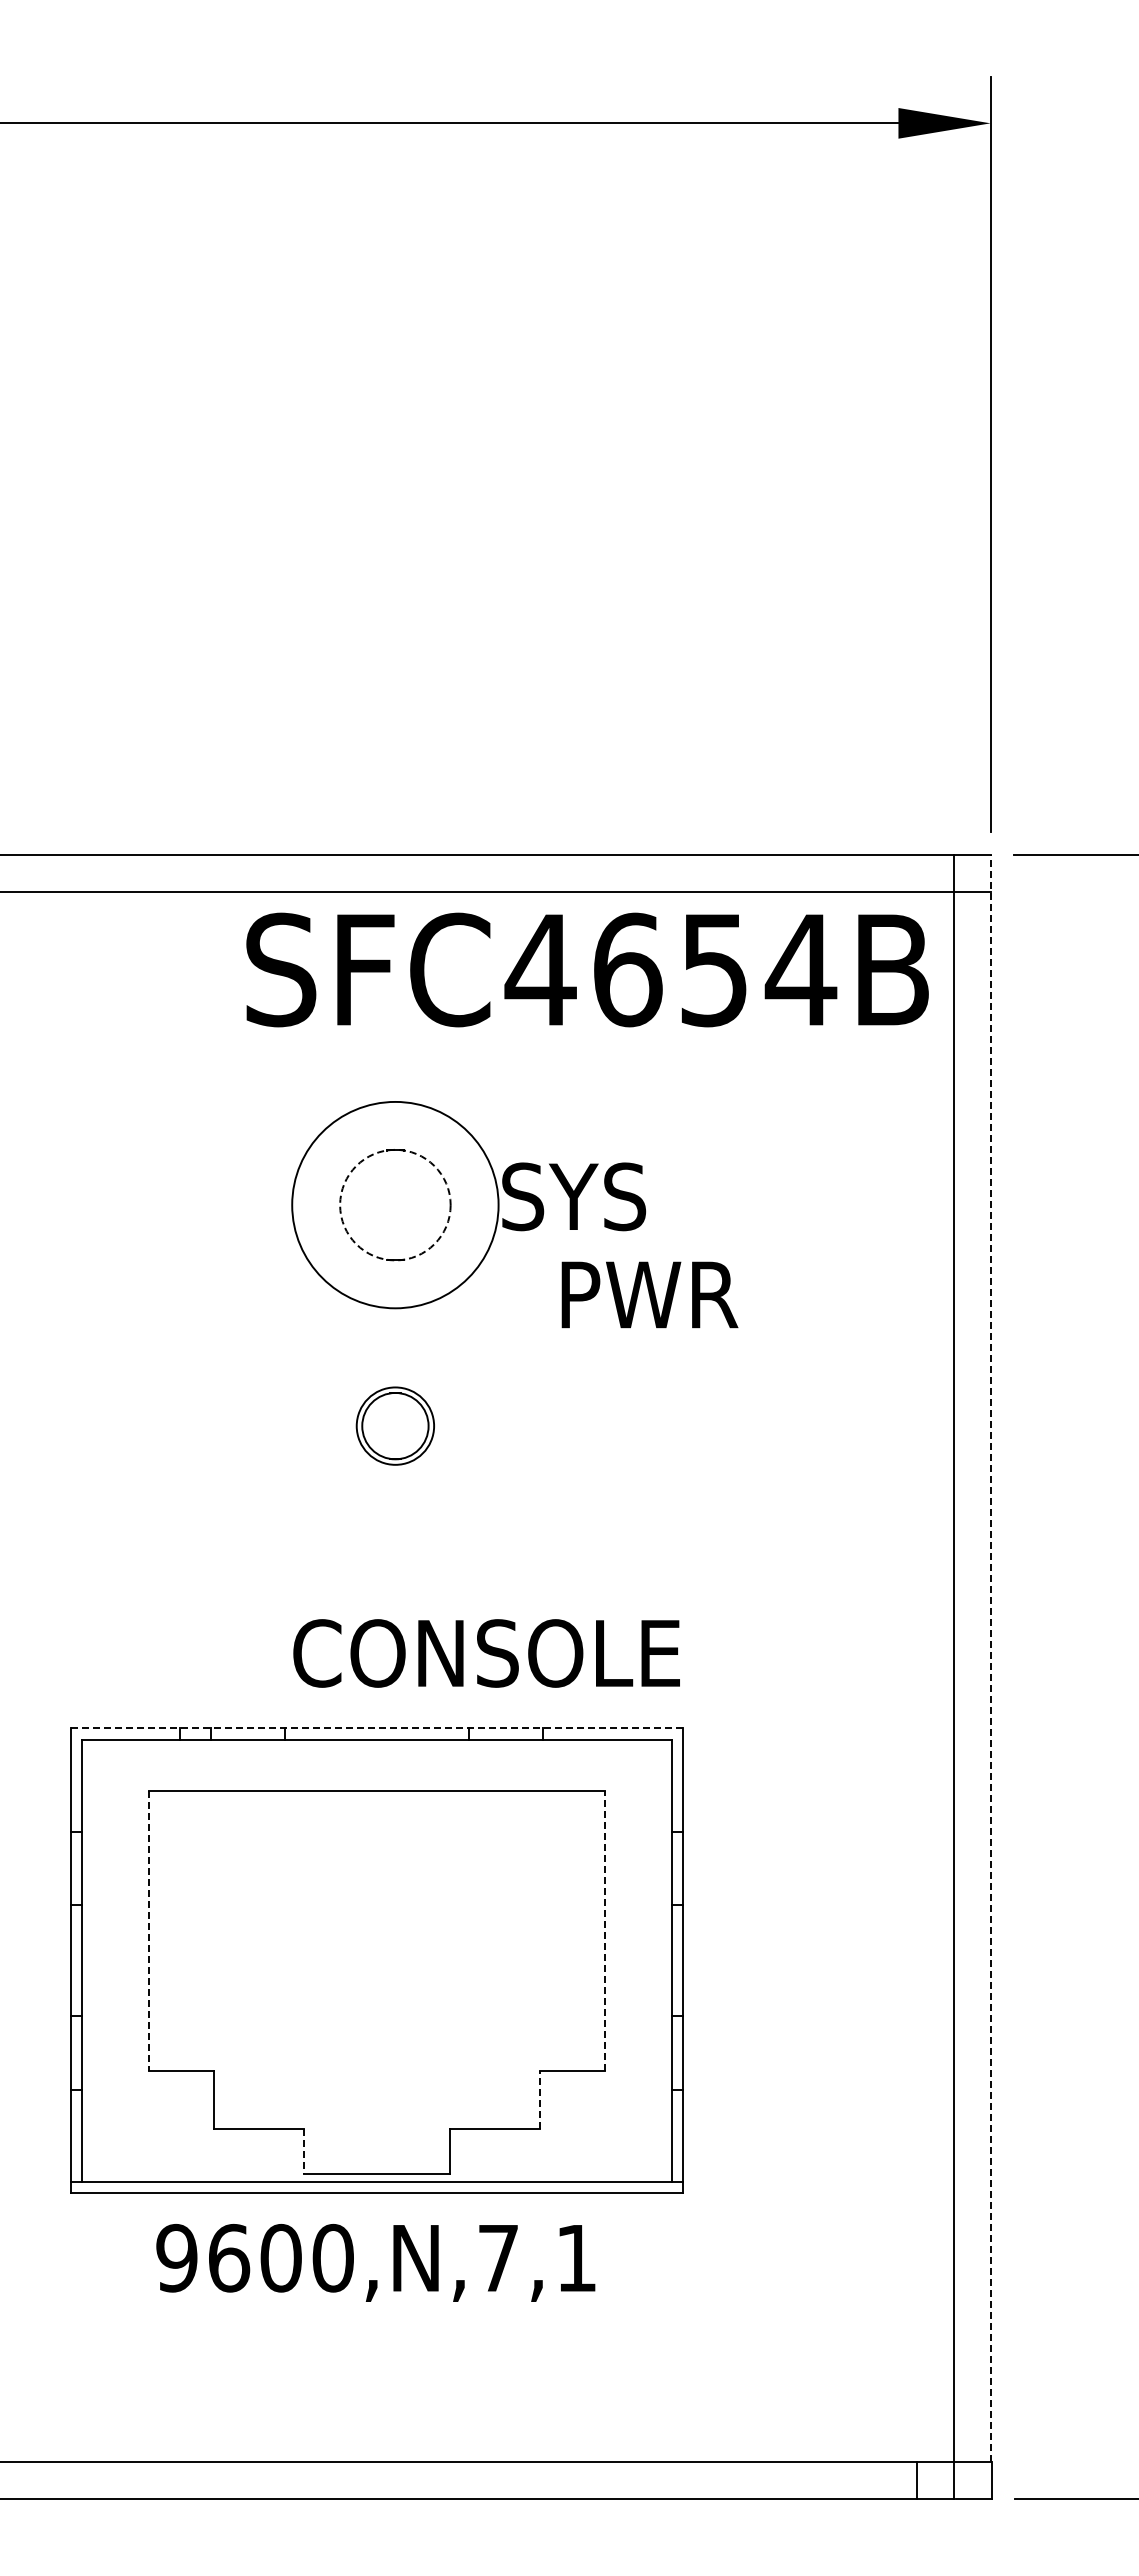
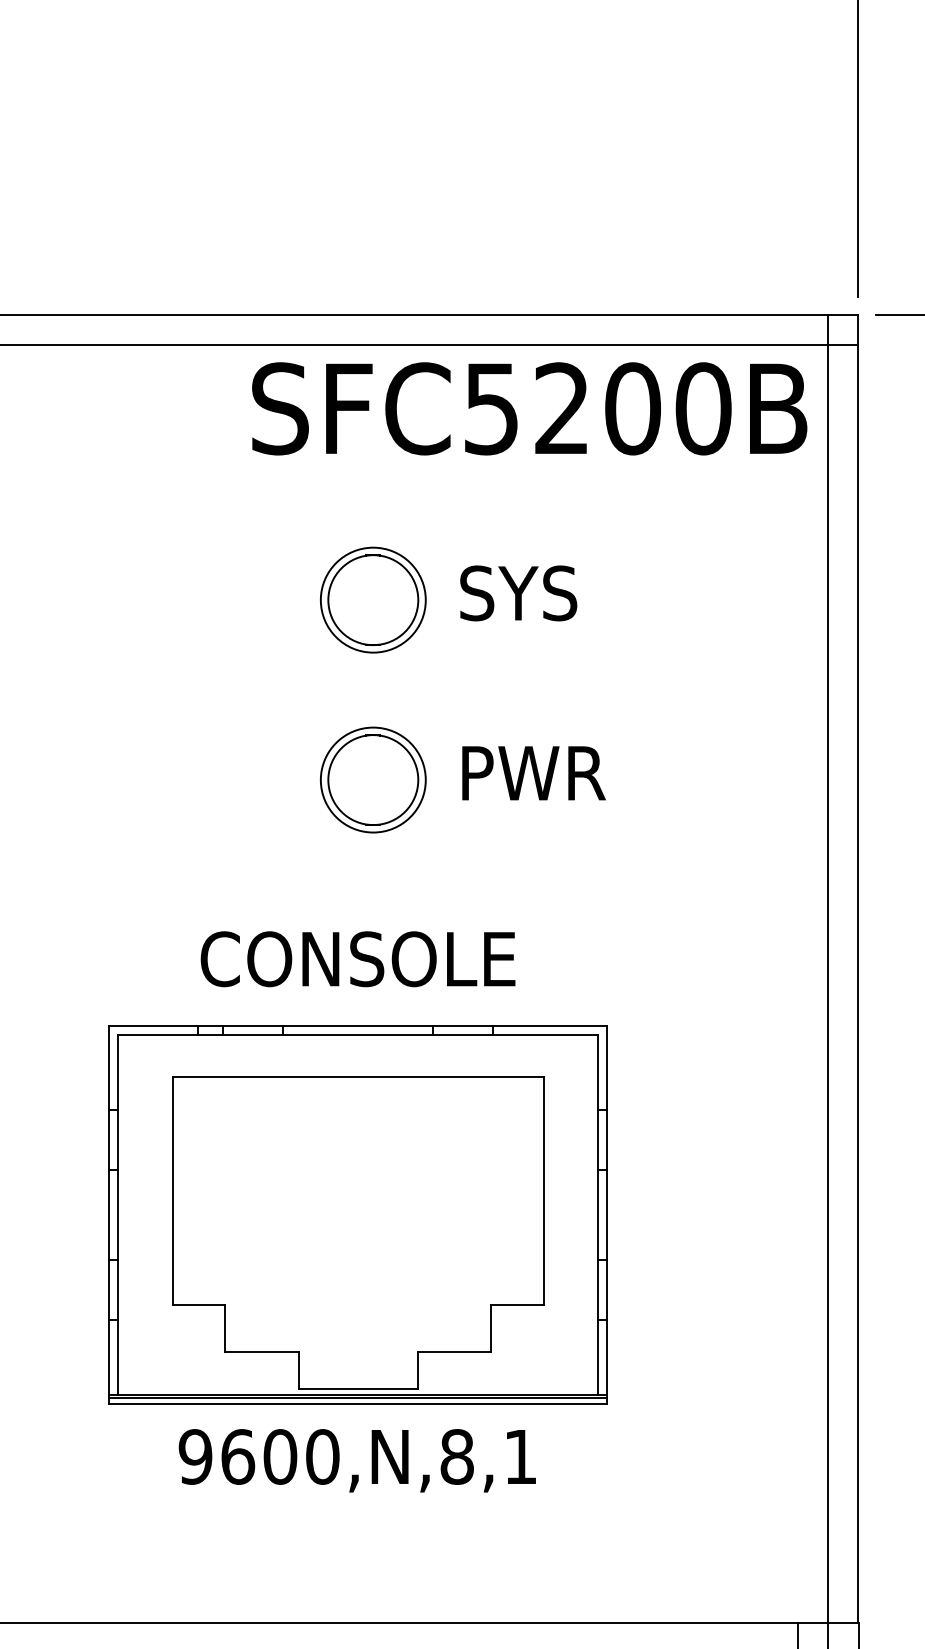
text: (670, 969) -> (597, 408), SFC4654B -> SFC5200B
circle: (394, 1204) -> (372, 599), size x0.62
circle: (395, 1204) -> (373, 599), dashed -> solid
text: (649, 1294) -> (533, 772), moved
part: (395, 1425) -> (373, 779), size x1.67
text: (486, 1653) -> (357, 959), moved
line: (990, 1657) -> (857, 968), dashed -> solid
line: (376, 1728) -> (357, 1025), dashed -> solid
line: (605, 1930) -> (544, 1190), dashed -> solid
line: (148, 1931) -> (172, 1191), dashed -> solid
line: (540, 2099) -> (491, 1327), dashed -> solid
line: (303, 2152) -> (298, 1370), dashed -> solid
line: (376, 2185) -> (357, 1397), added
text: (498, 2257) -> (457, 1456), 9600,N,7,1 -> 9600,N,8,1

